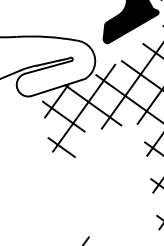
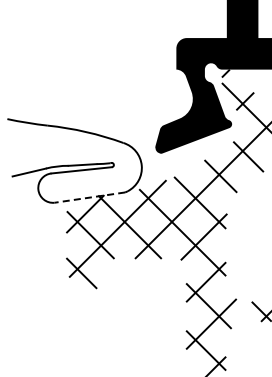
line: (57, 87) -> (89, 197), solid -> dashed

